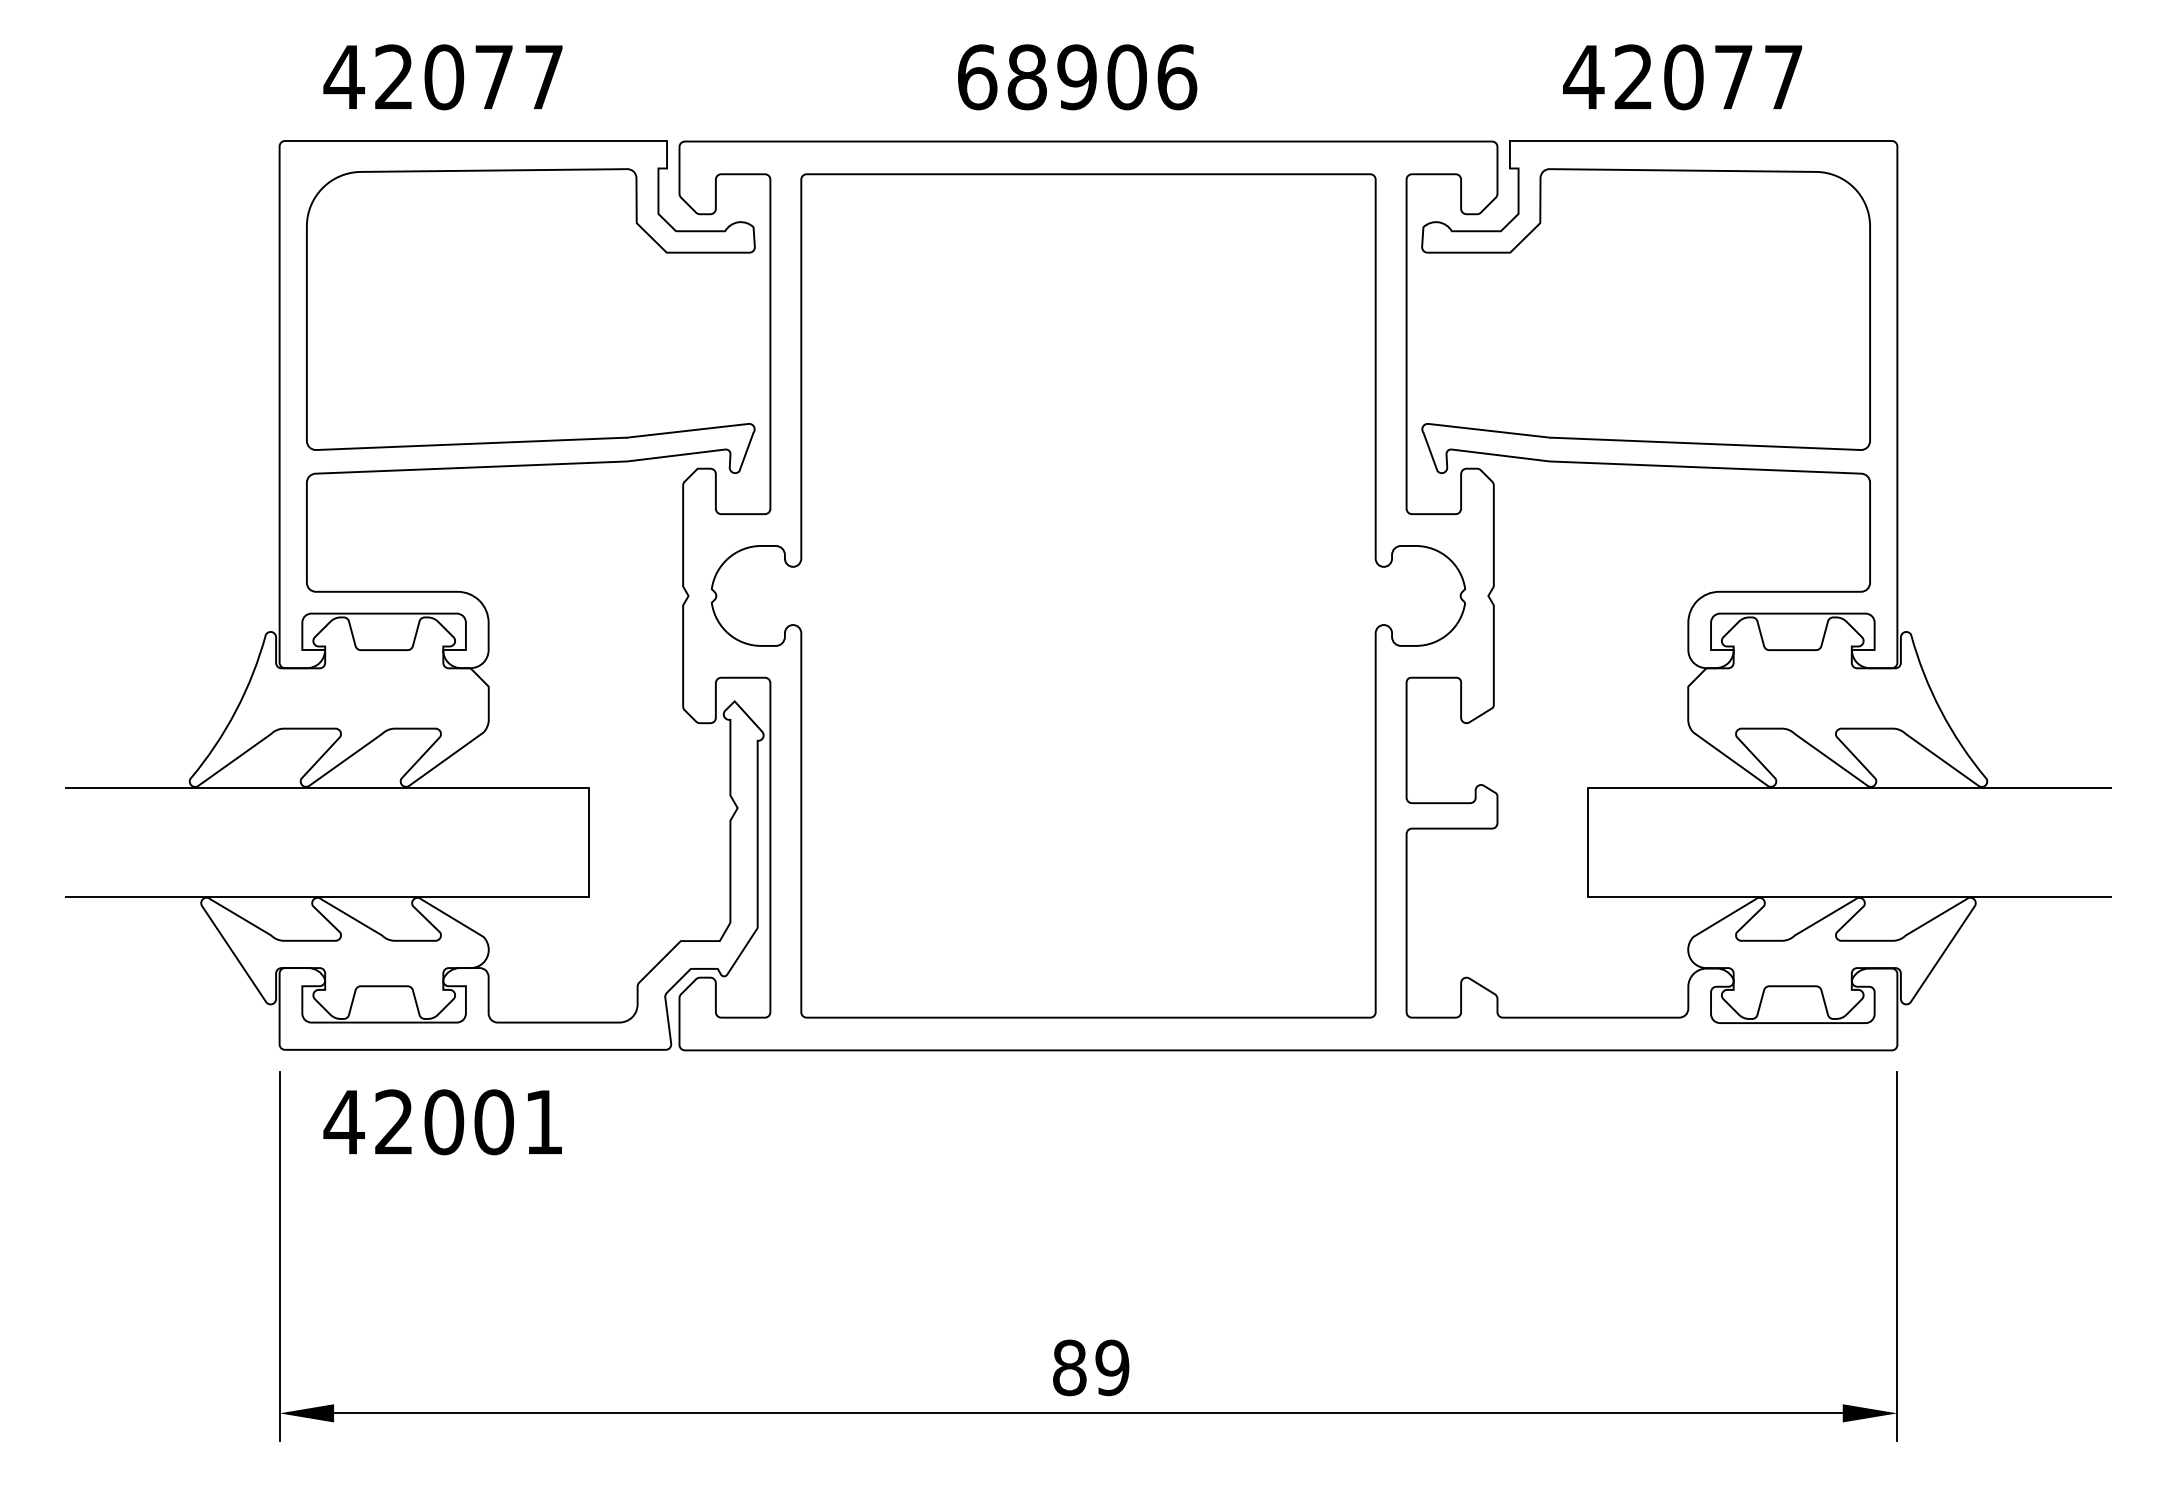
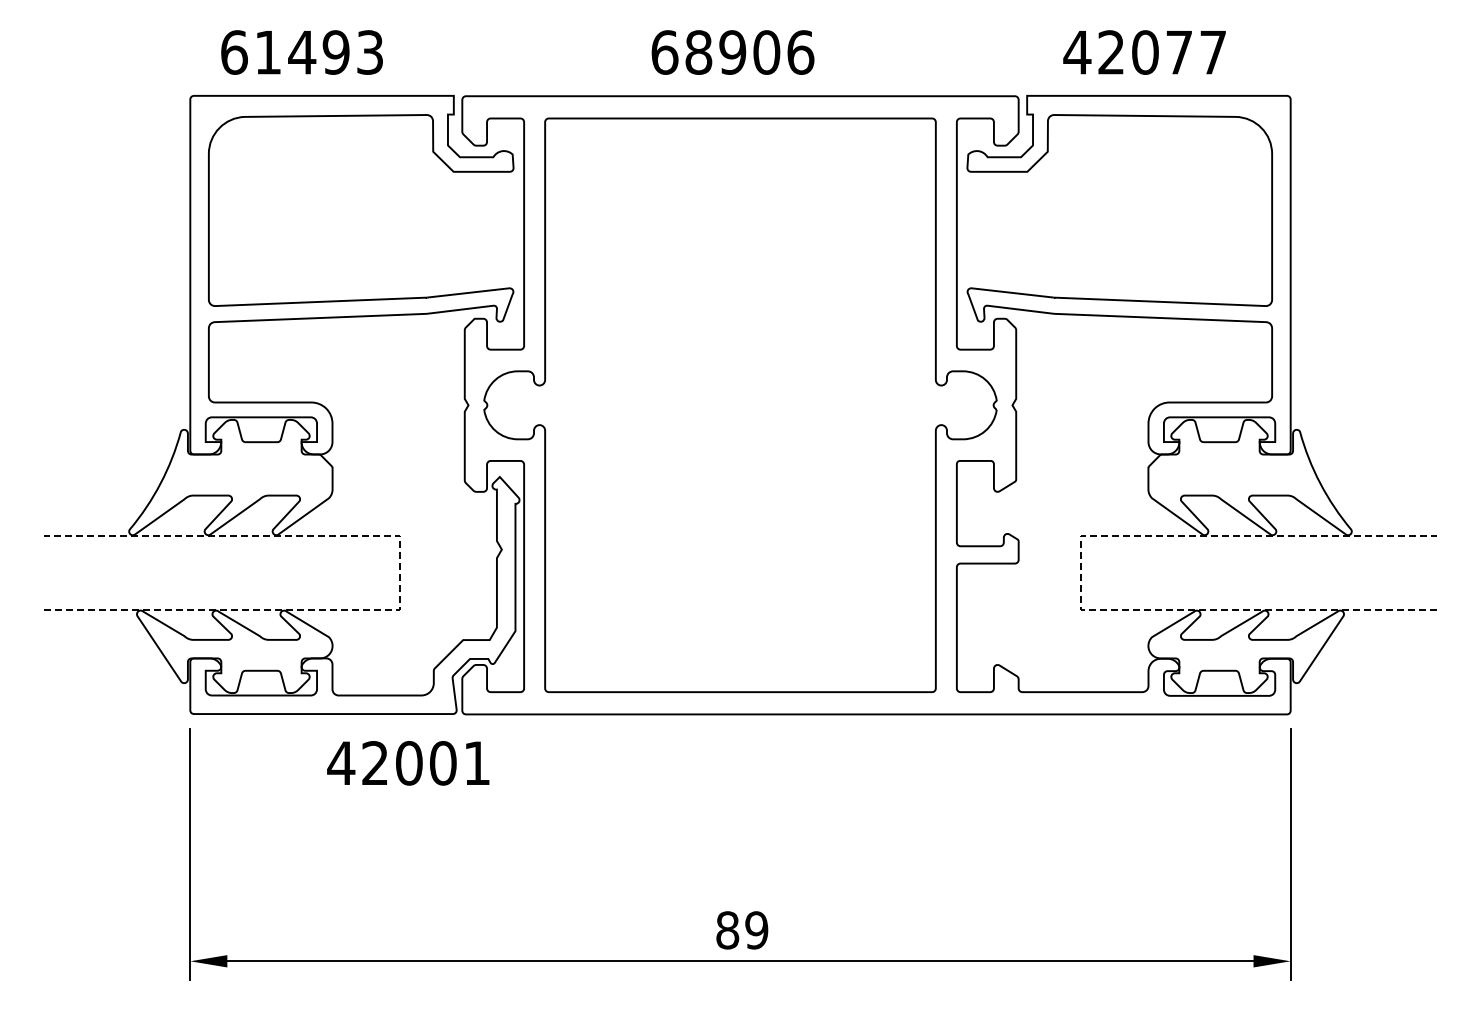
text: (443, 77) -> (301, 52), 42077 -> 61493
line: (588, 841) -> (400, 572), solid -> dashed
line: (1588, 841) -> (1080, 572), solid -> dashed
text: (443, 1122) -> (408, 763), moved

